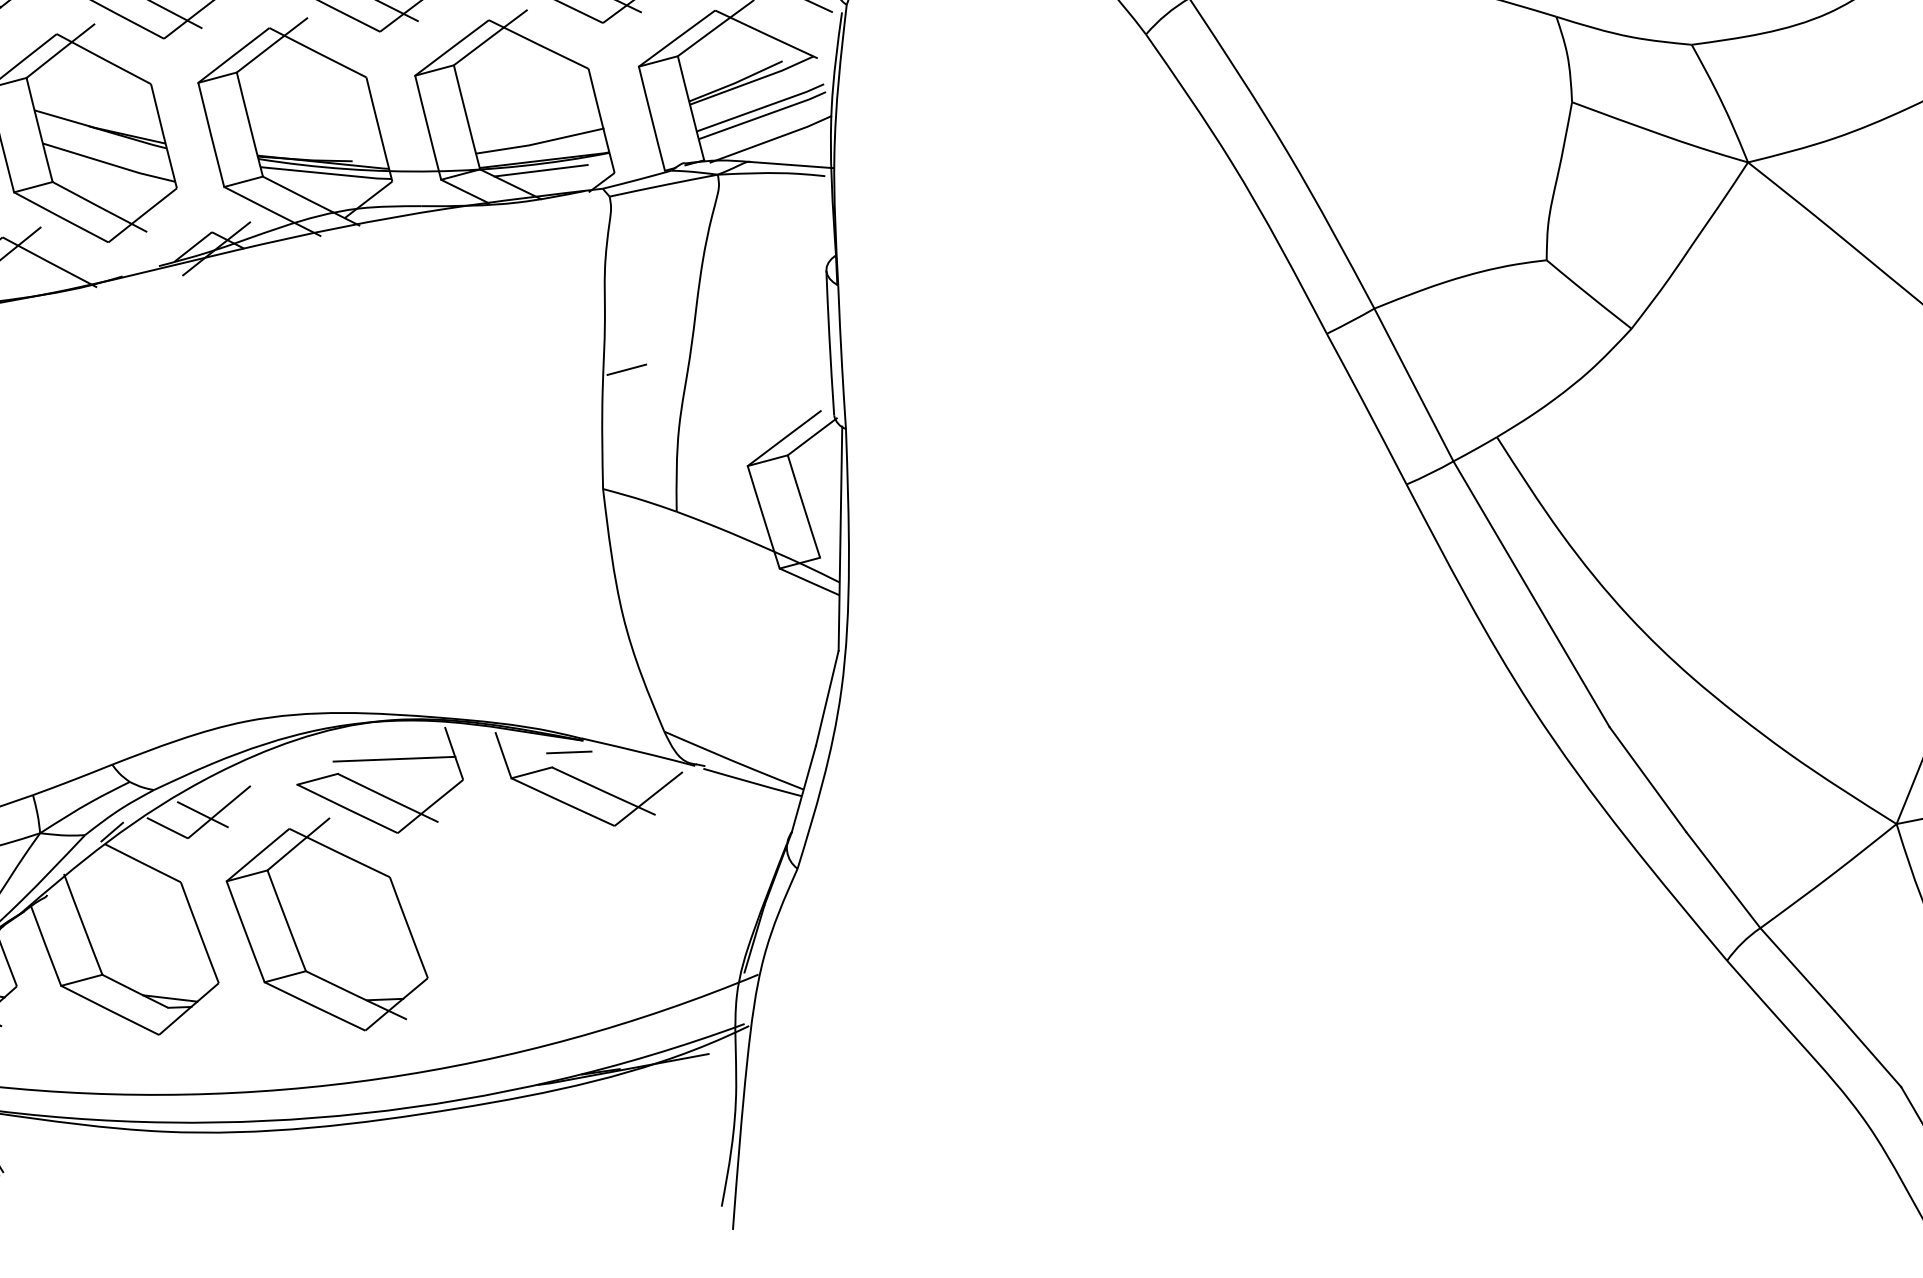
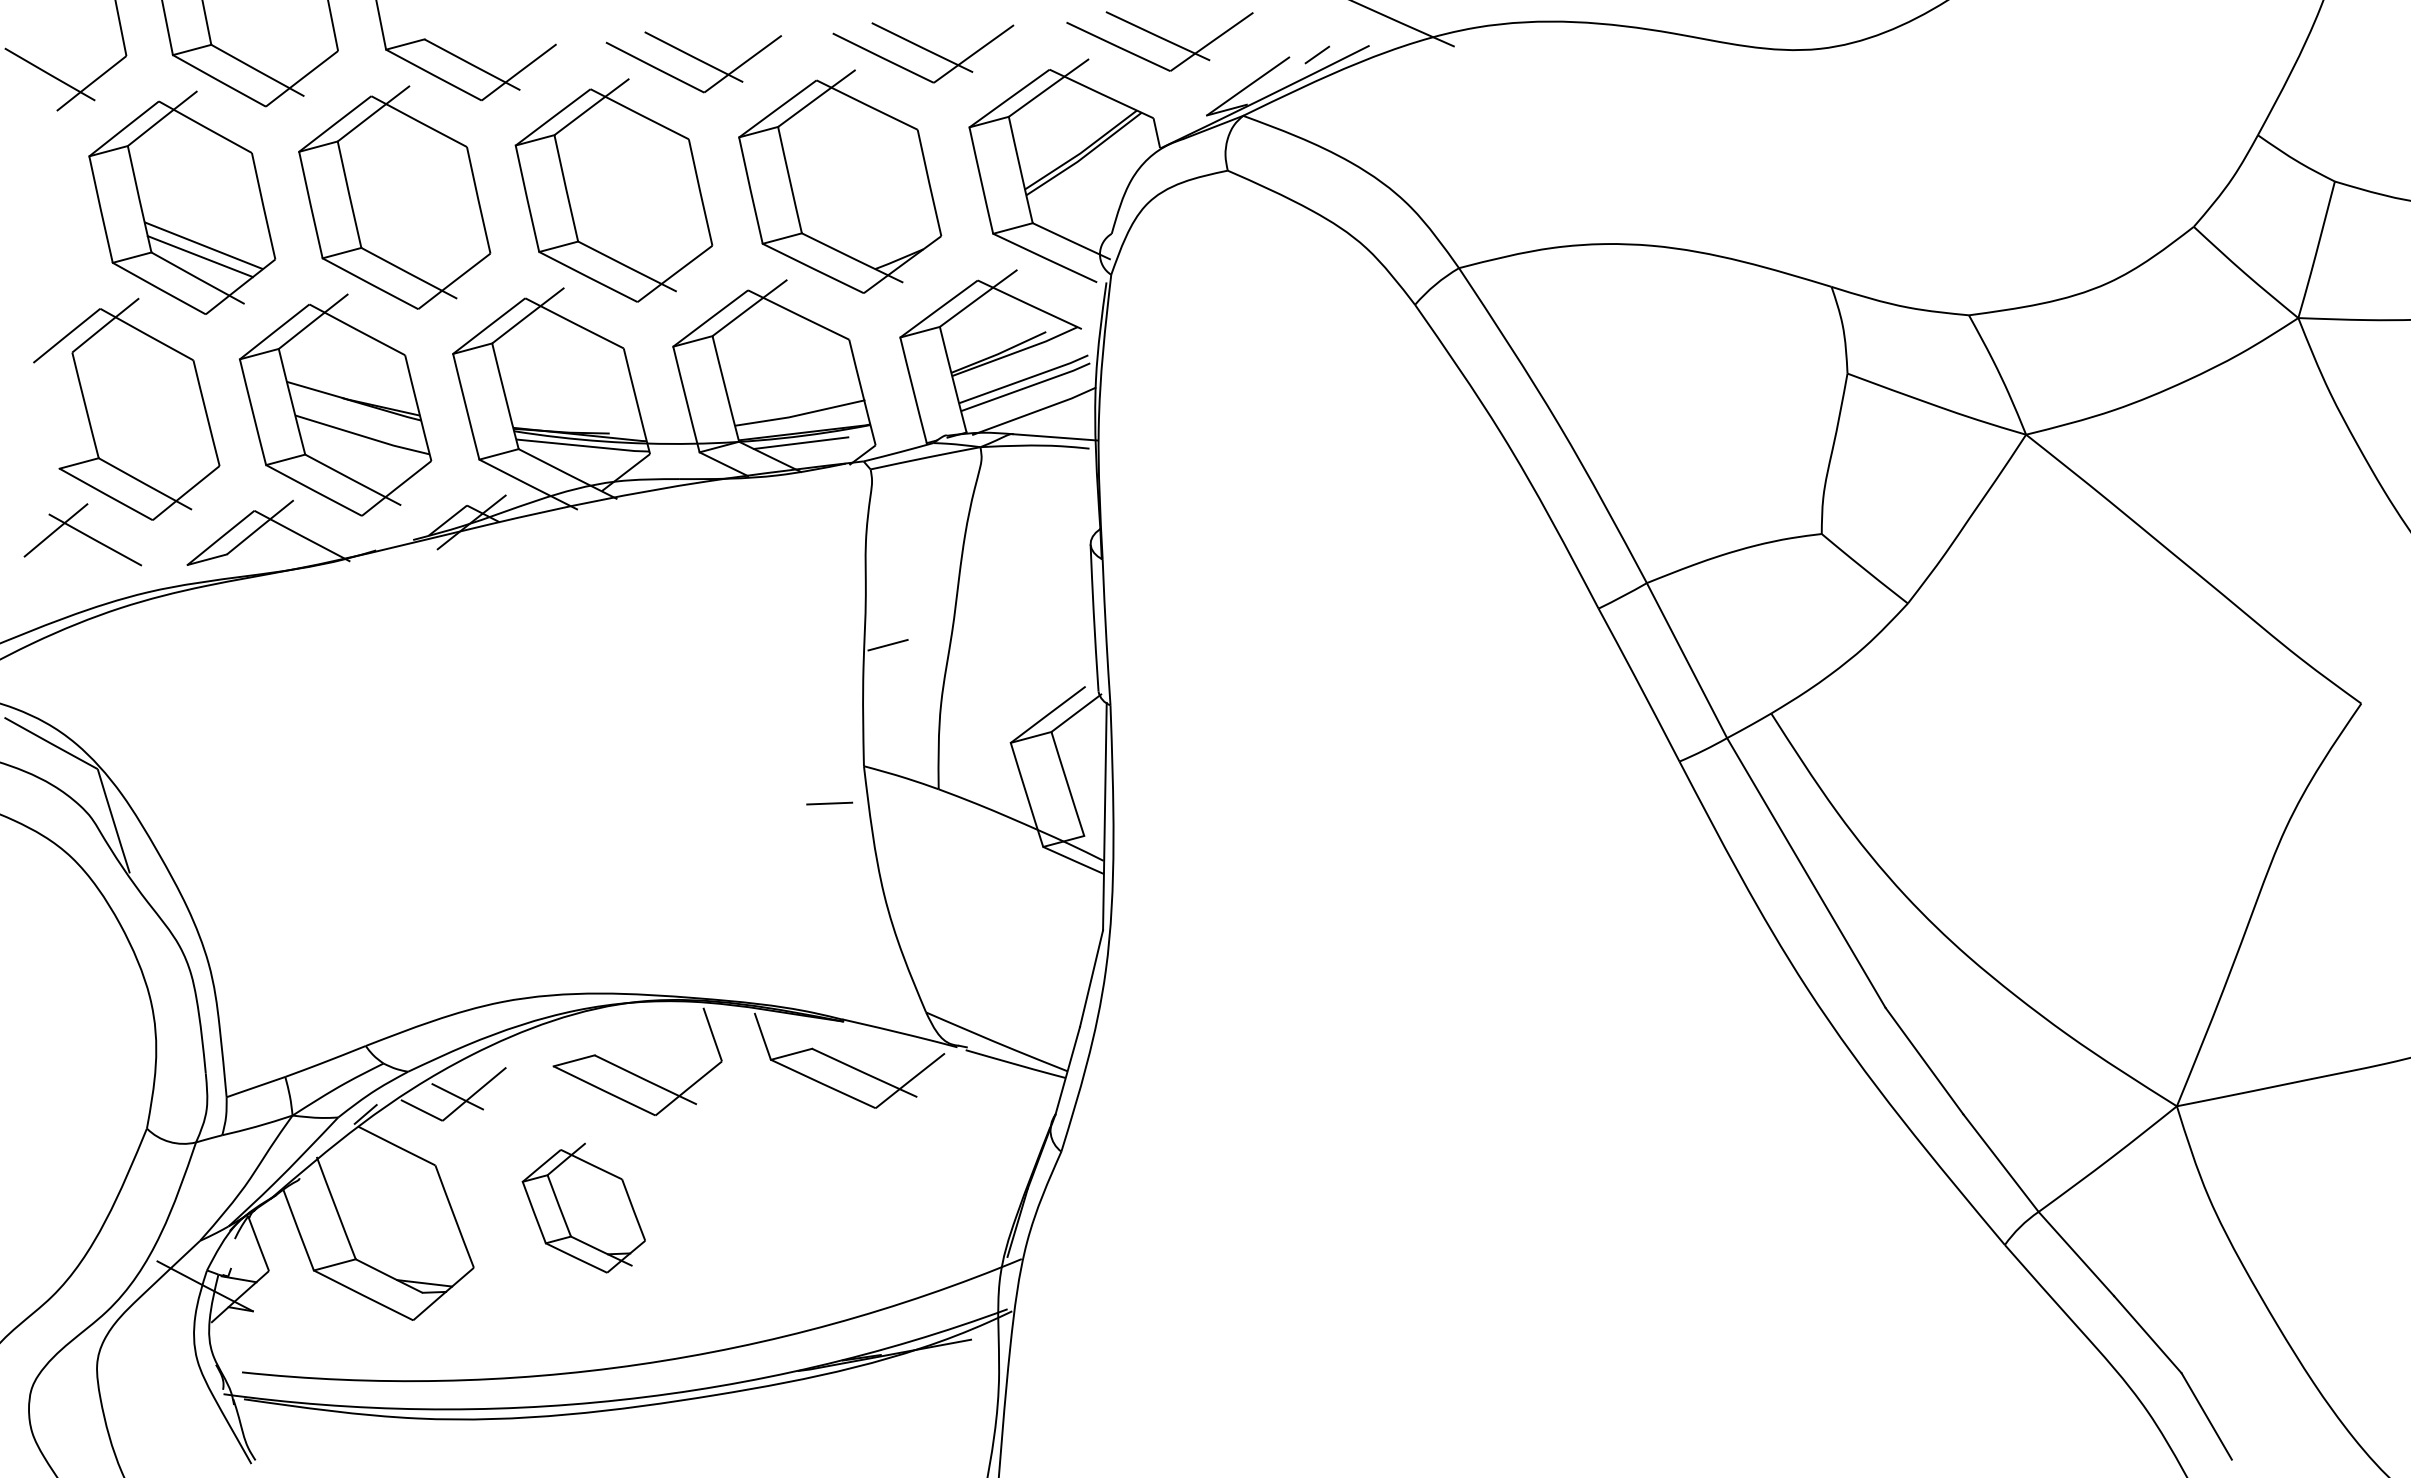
line: (569, 752) -> (829, 803), moved
line: (394, 759) -> (652, 1040), removed
part: (326, 923) -> (583, 1207), size x0.6

